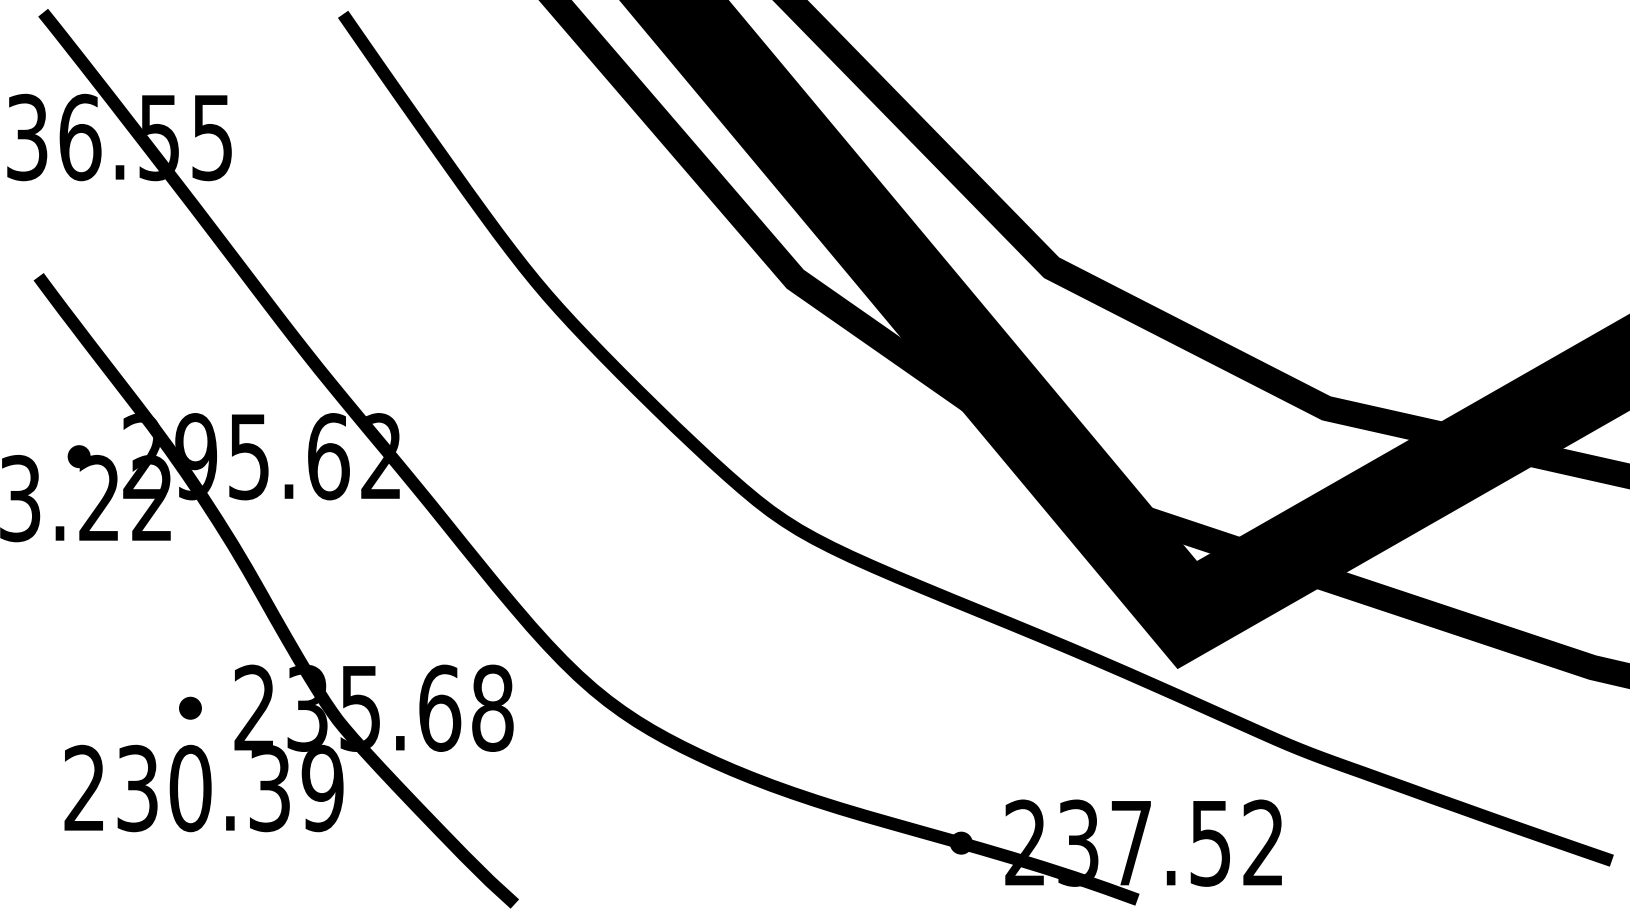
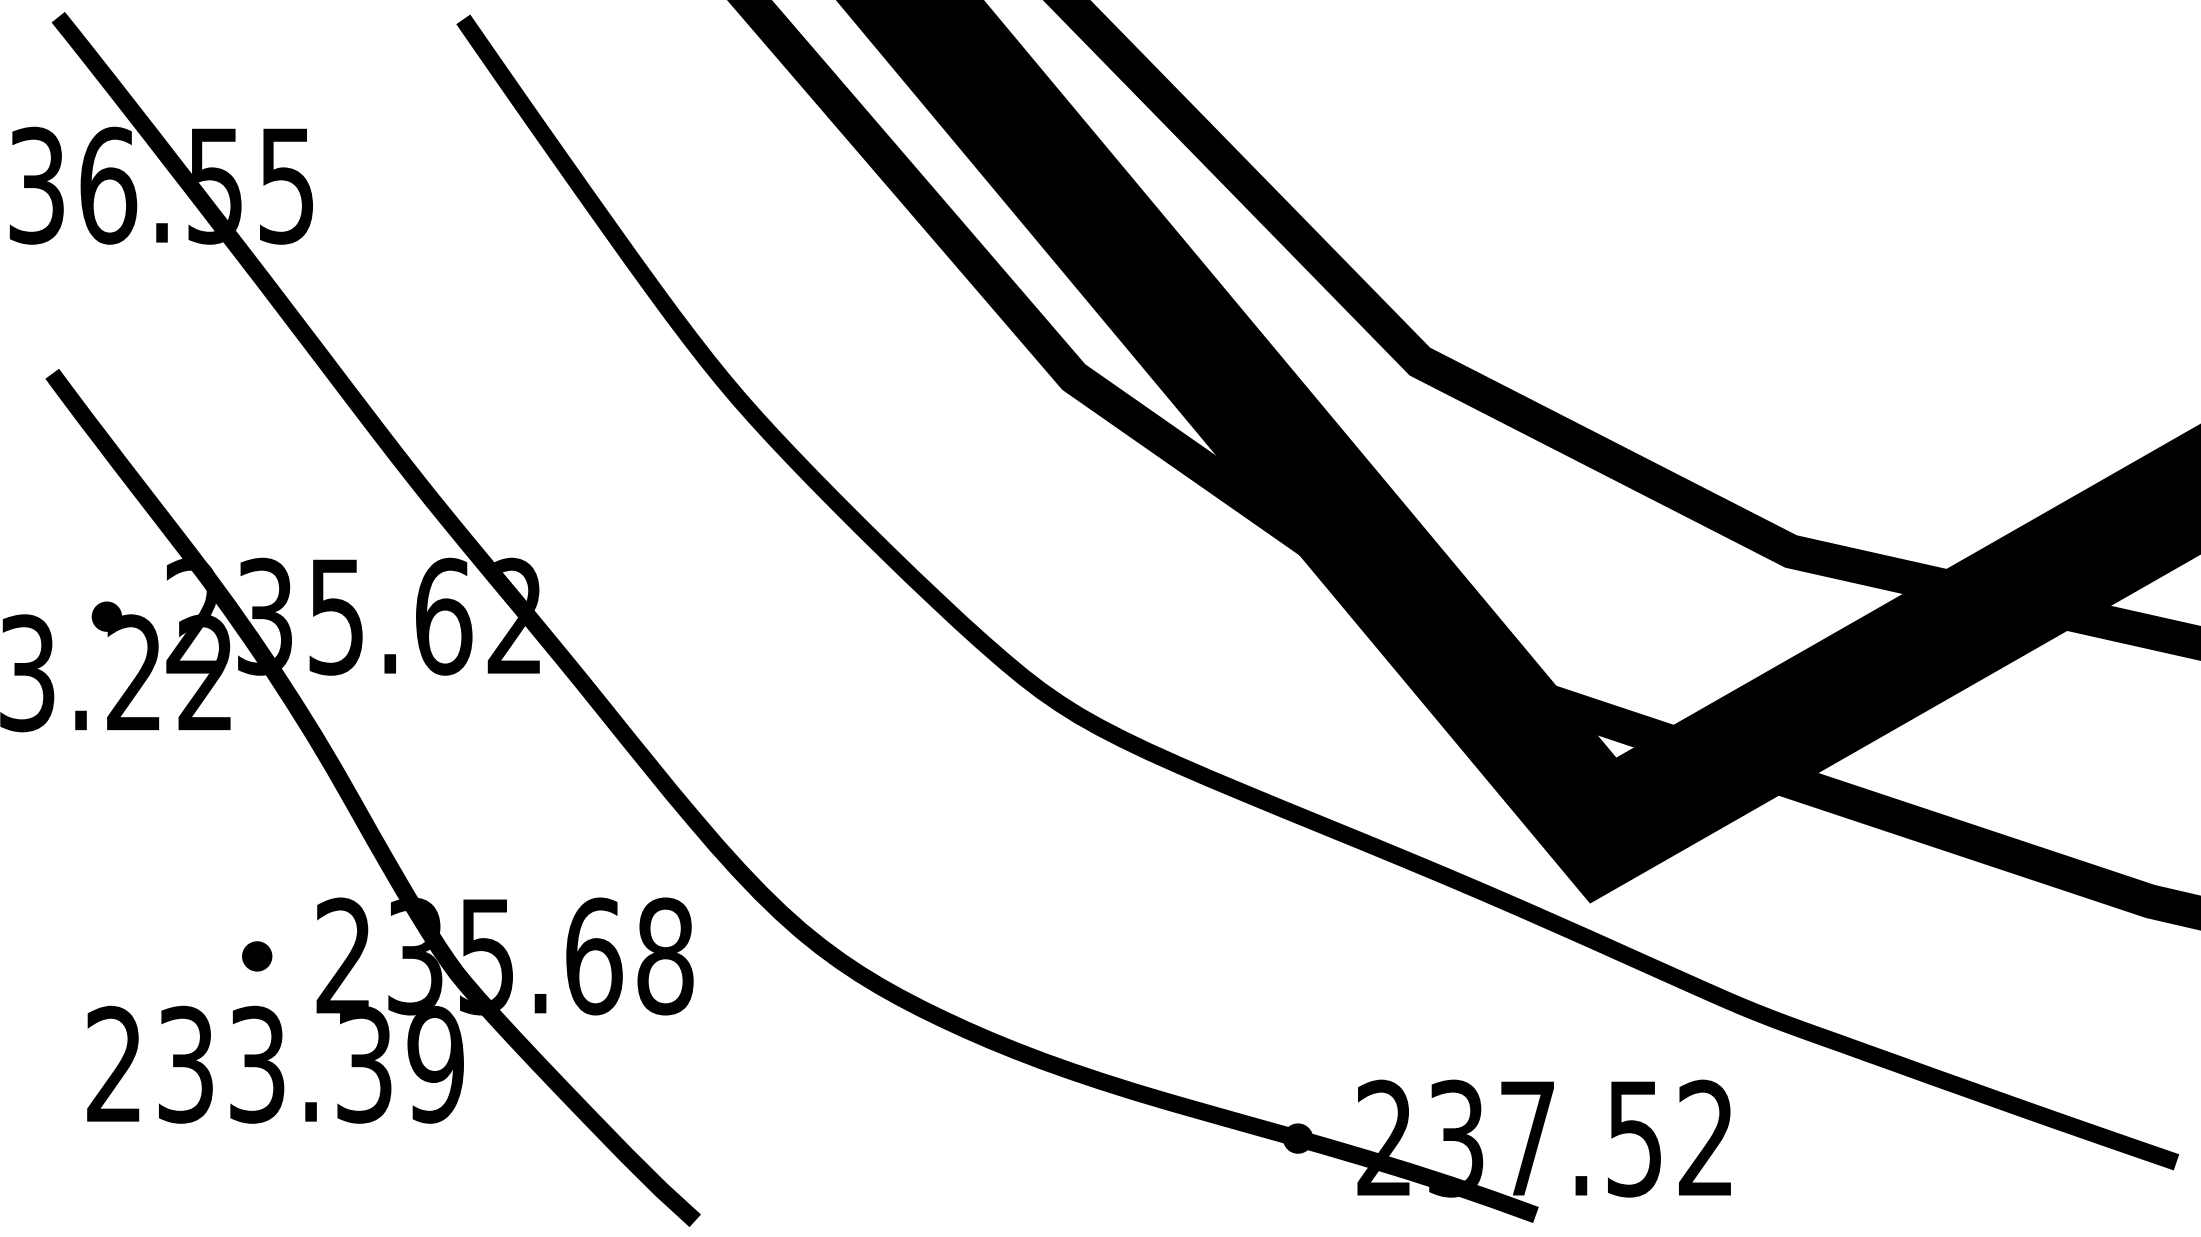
text: (196, 456) -> (265, 616), 295.62 -> 235.62
text: (190, 788) -> (257, 1064), 230.39 -> 233.39

